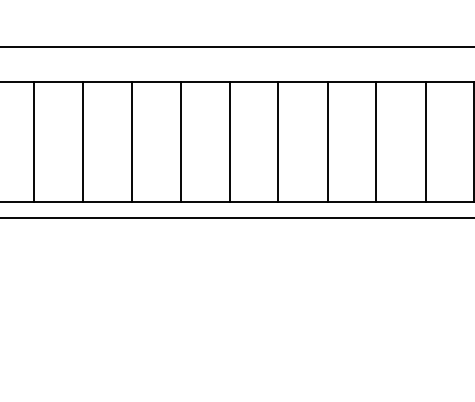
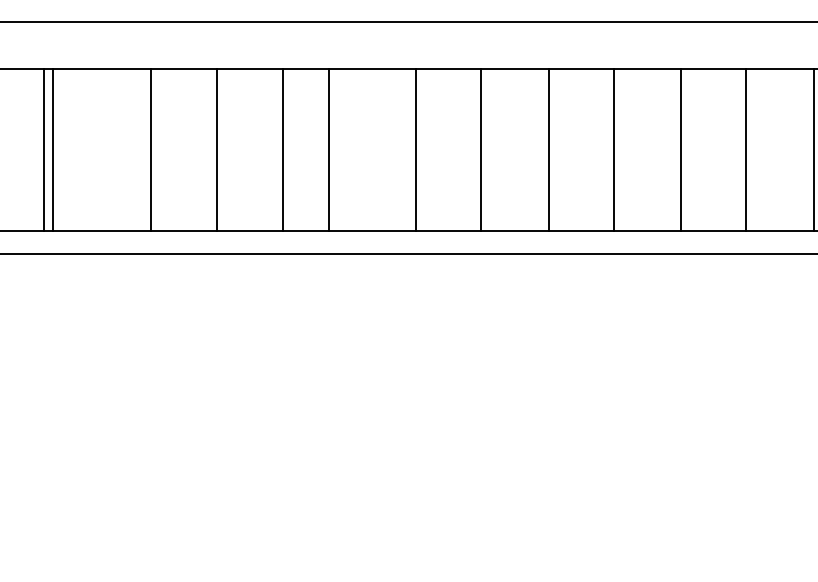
line: (34, 141) -> (52, 150), moved
line: (82, 141) -> (43, 150), moved
line: (278, 141) -> (329, 150), moved

